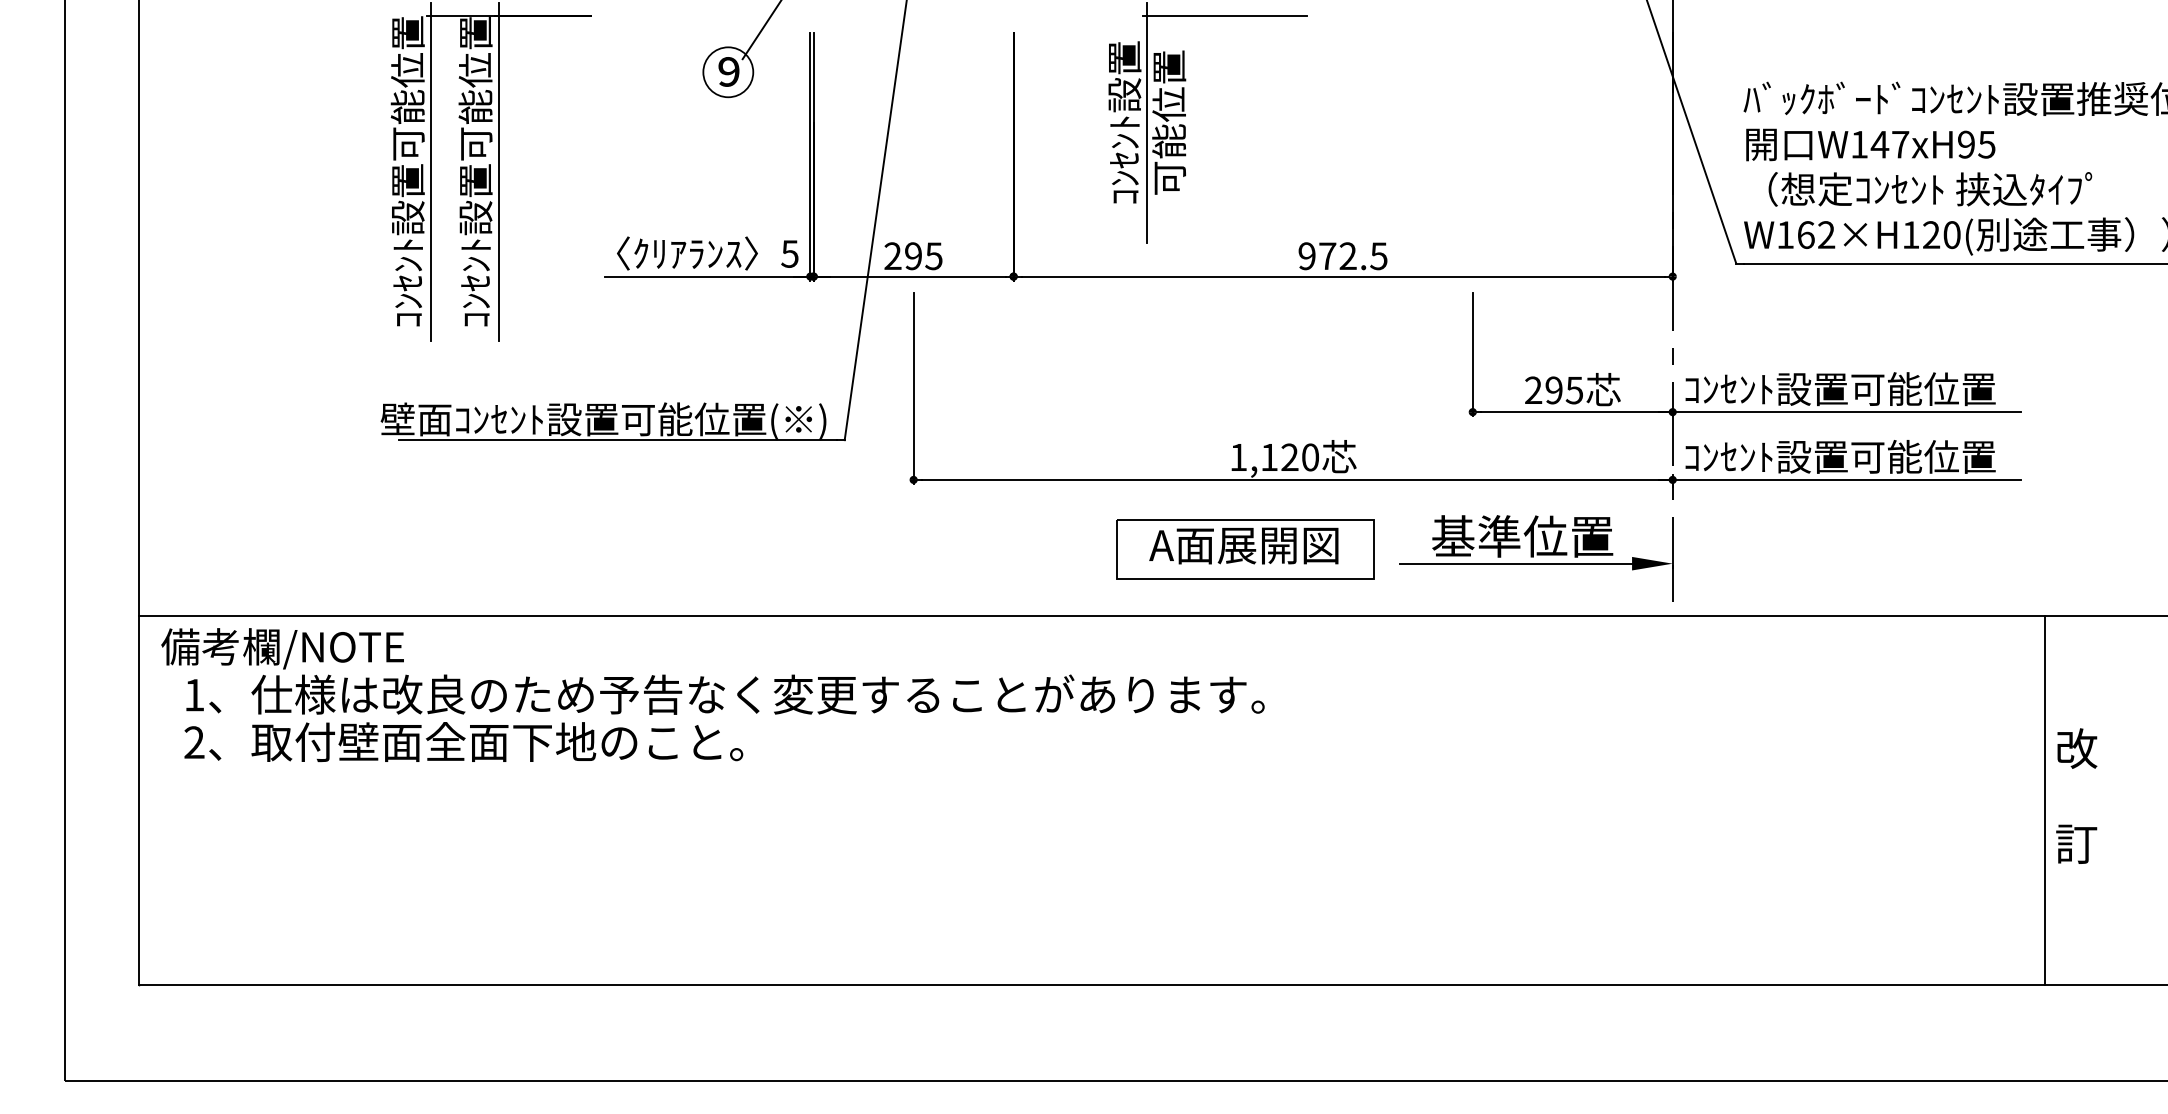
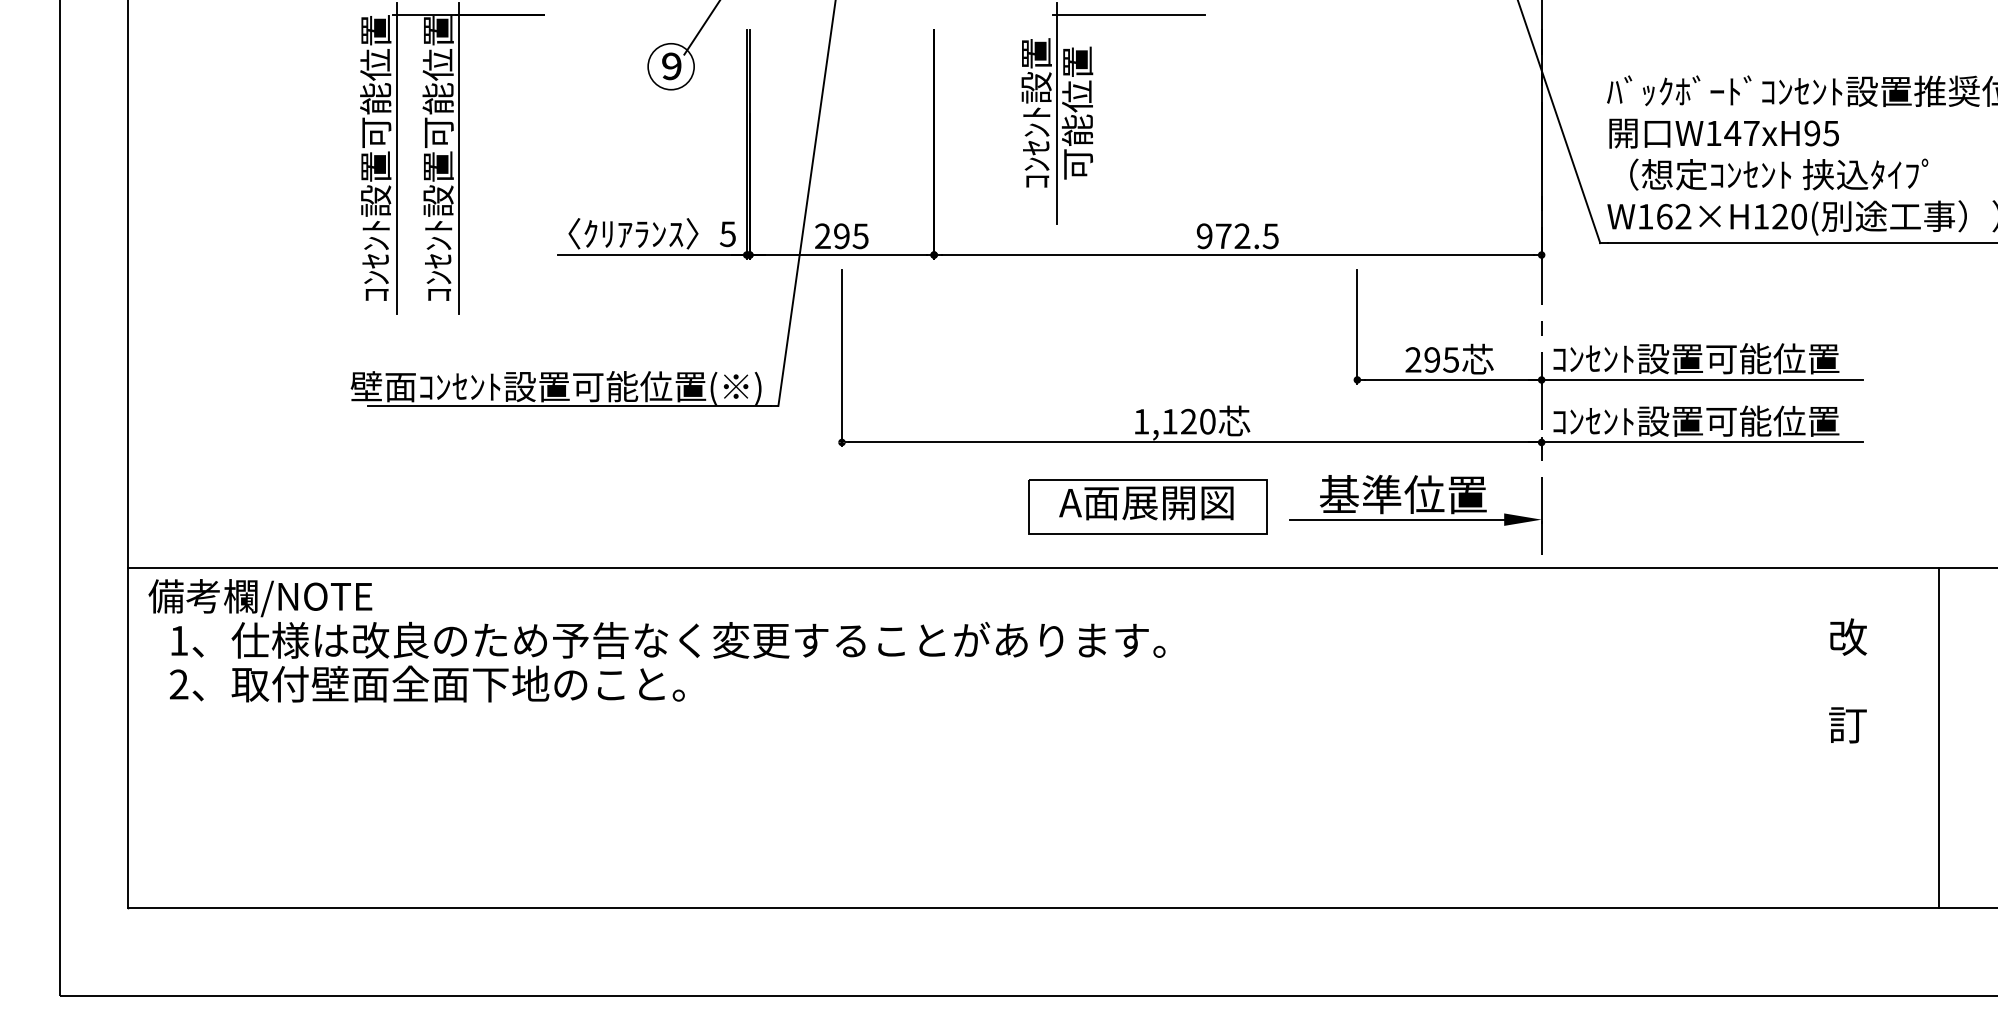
text: (2076, 795) -> (1847, 680), moved
line: (2045, 801) -> (1939, 738), moved

